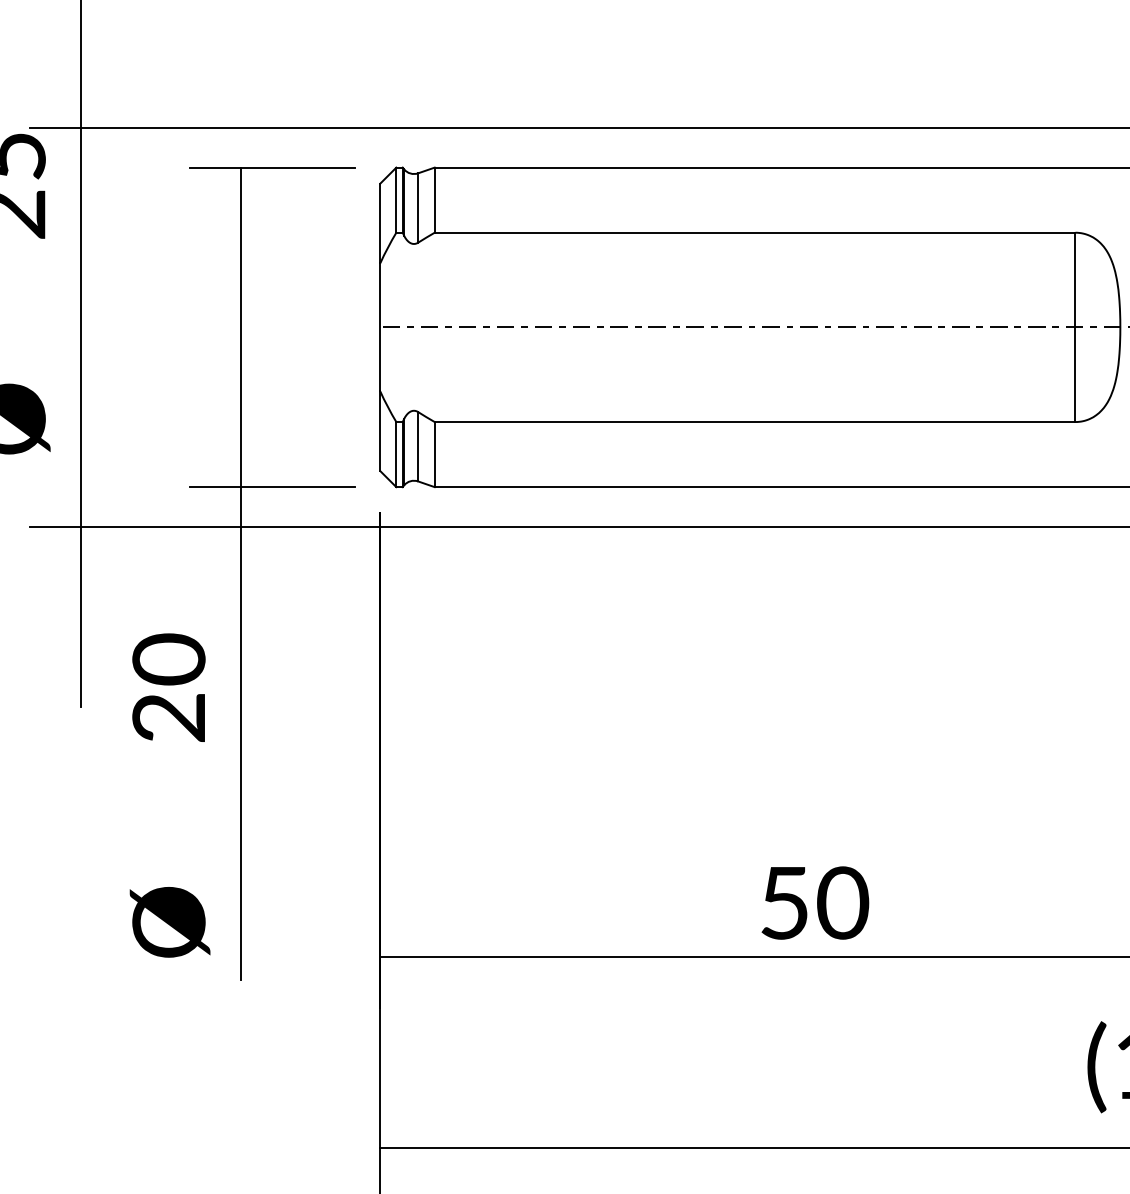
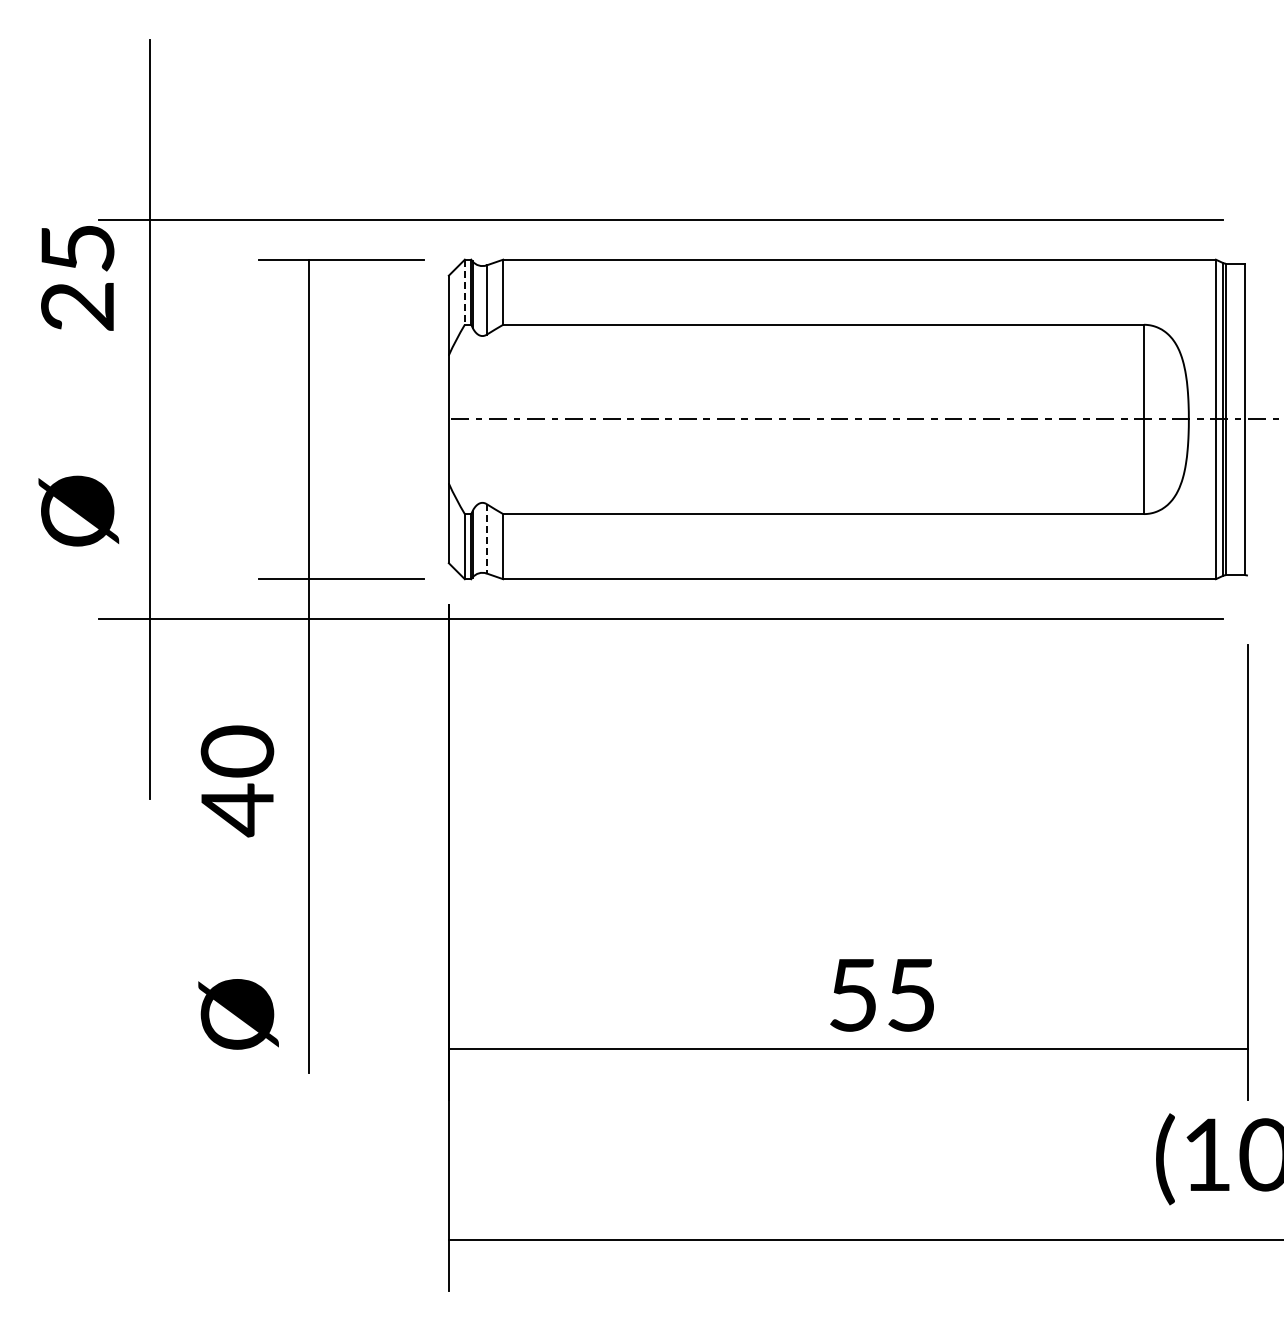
line: (395, 200) -> (464, 292), solid -> dashed
line: (417, 446) -> (486, 538), solid -> dashed
text: (167, 718) -> (236, 810), 20 -> 40
text: (842, 902) -> (911, 994), 50 -> 55

